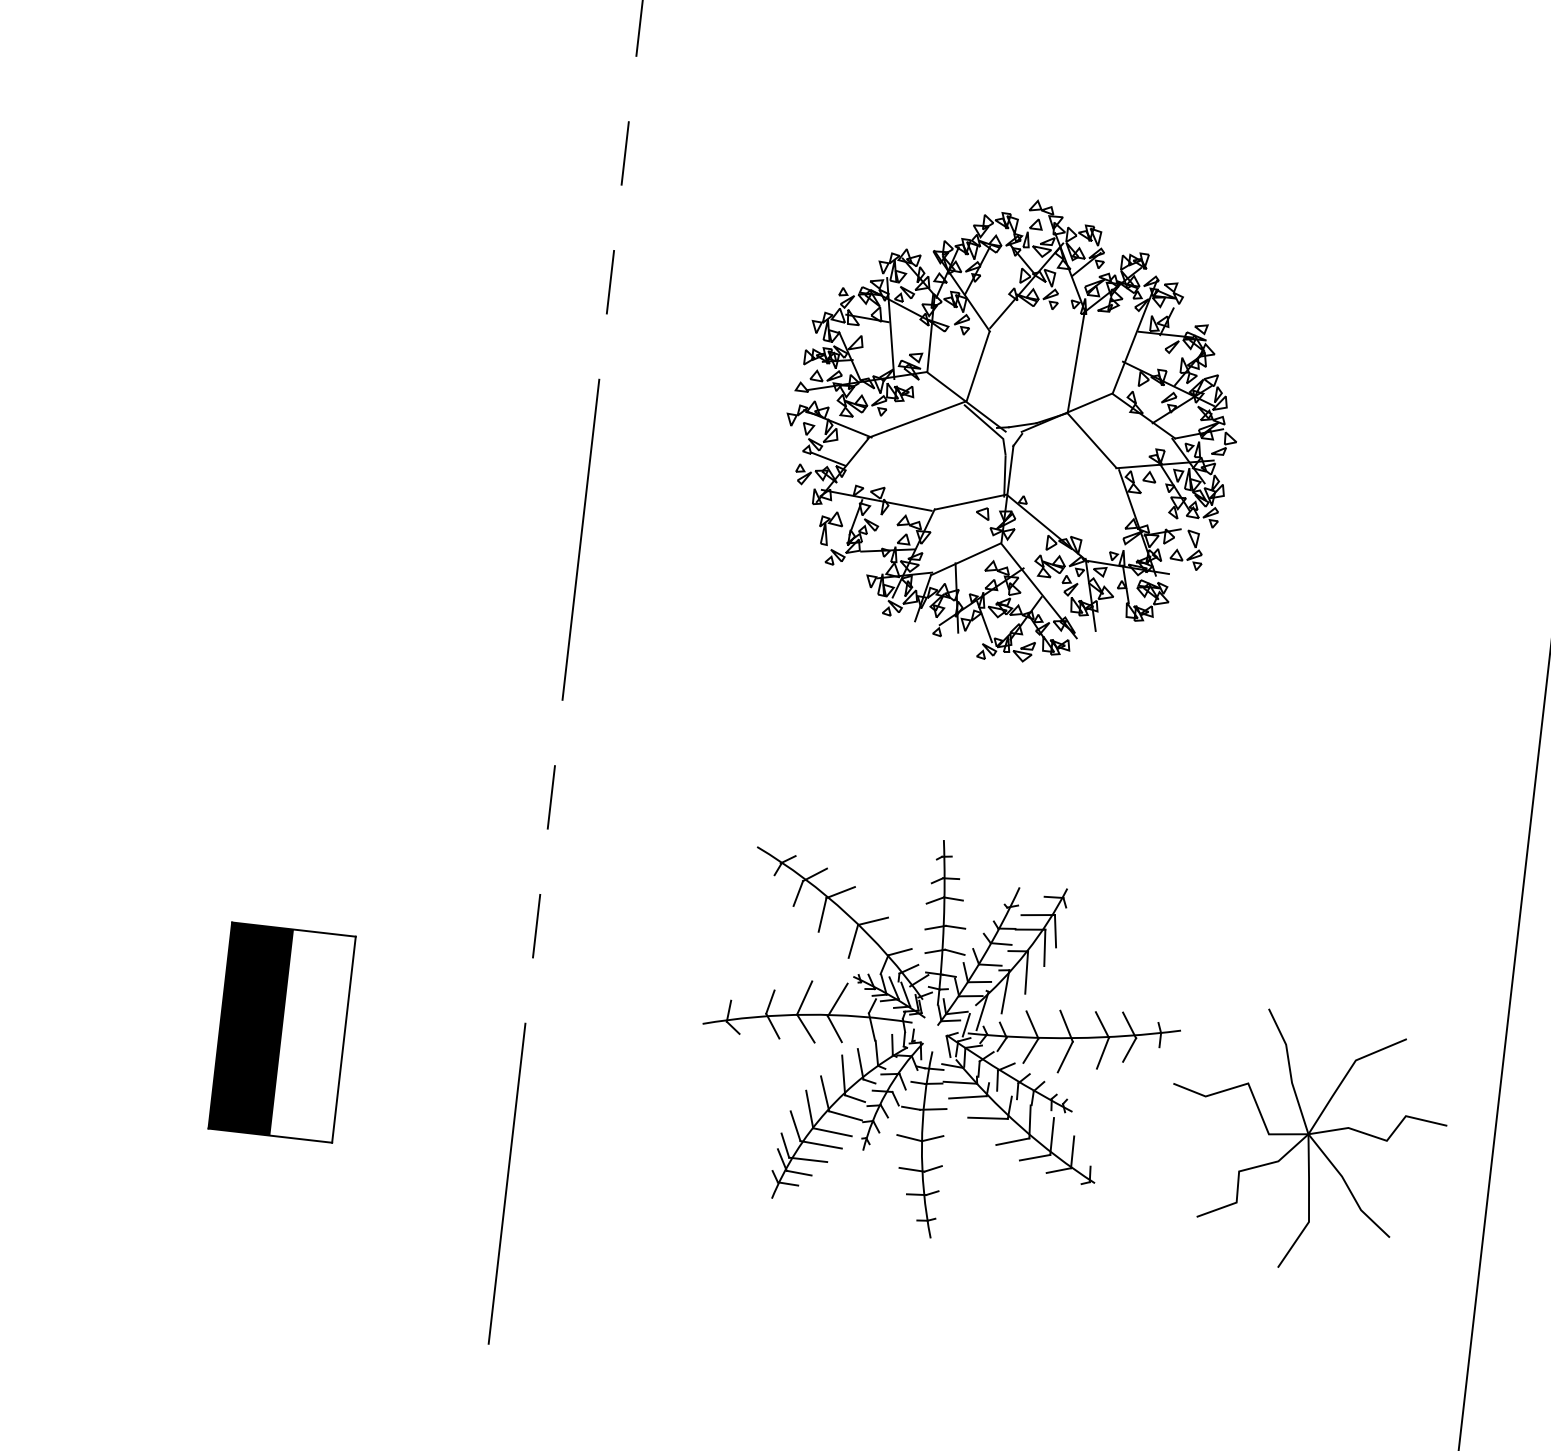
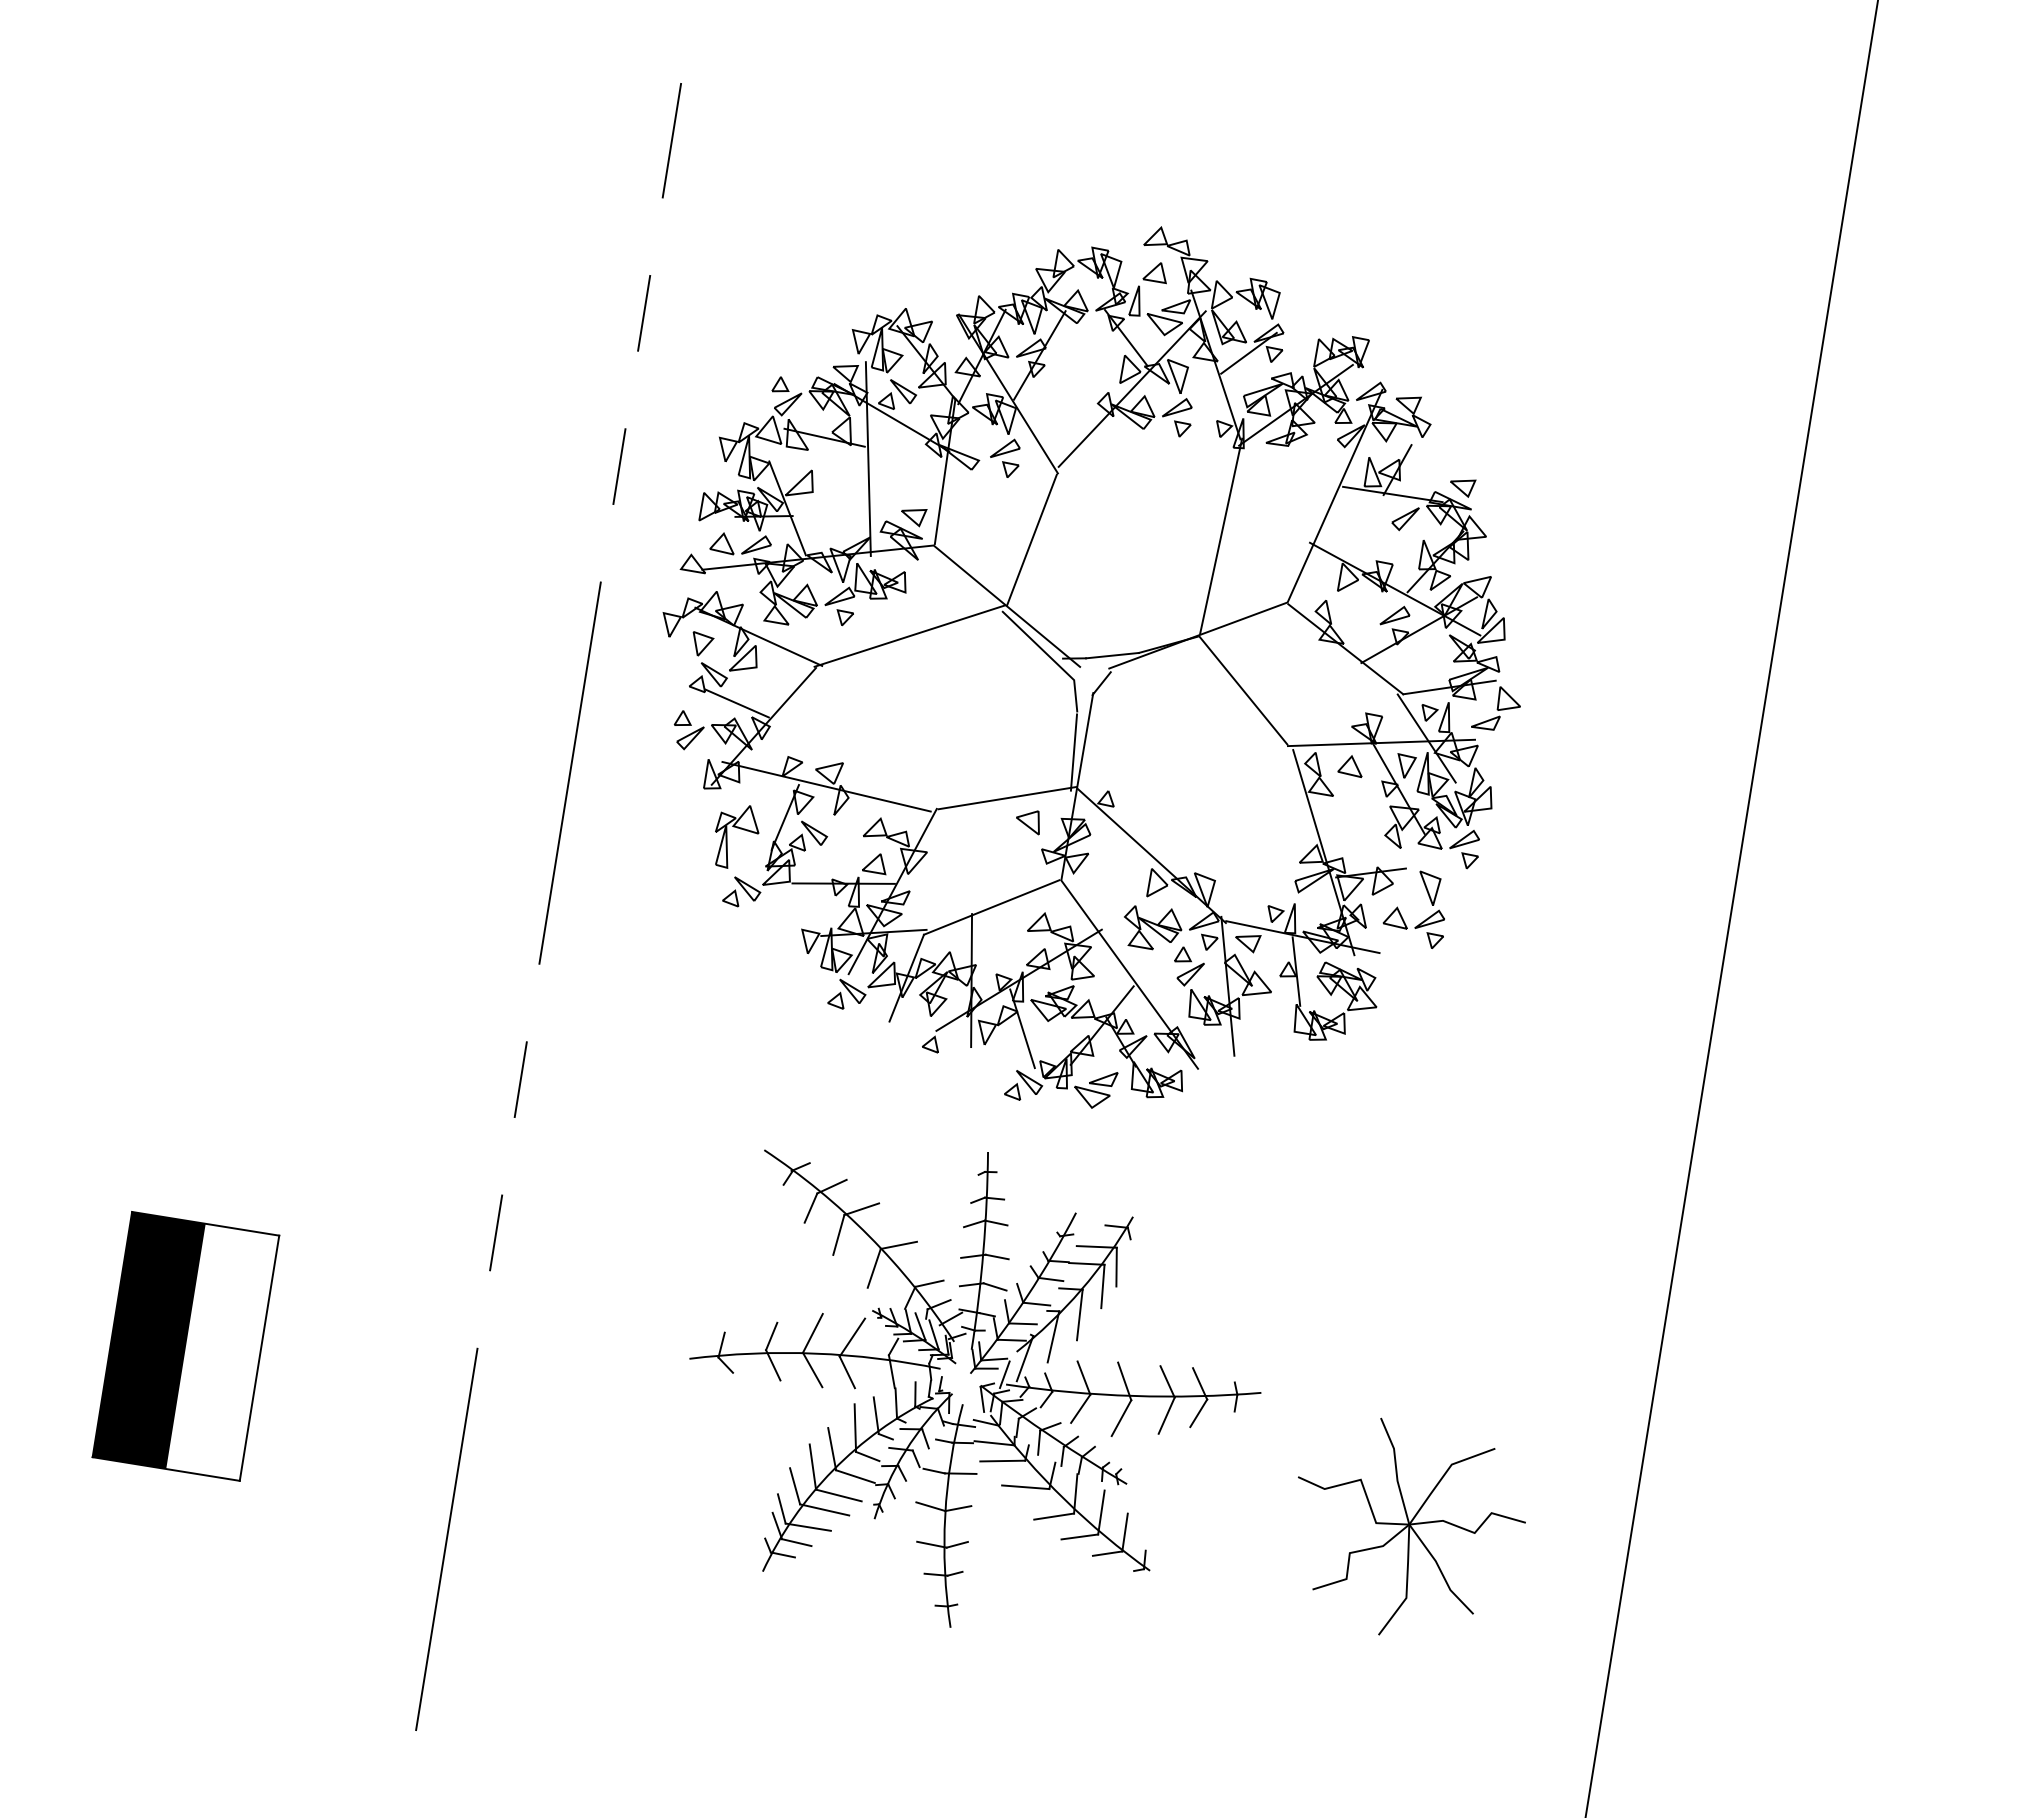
part: (1011, 431) -> (1091, 667), size x1.6
part: (1311, 1136) -> (1411, 1526), size x0.7

